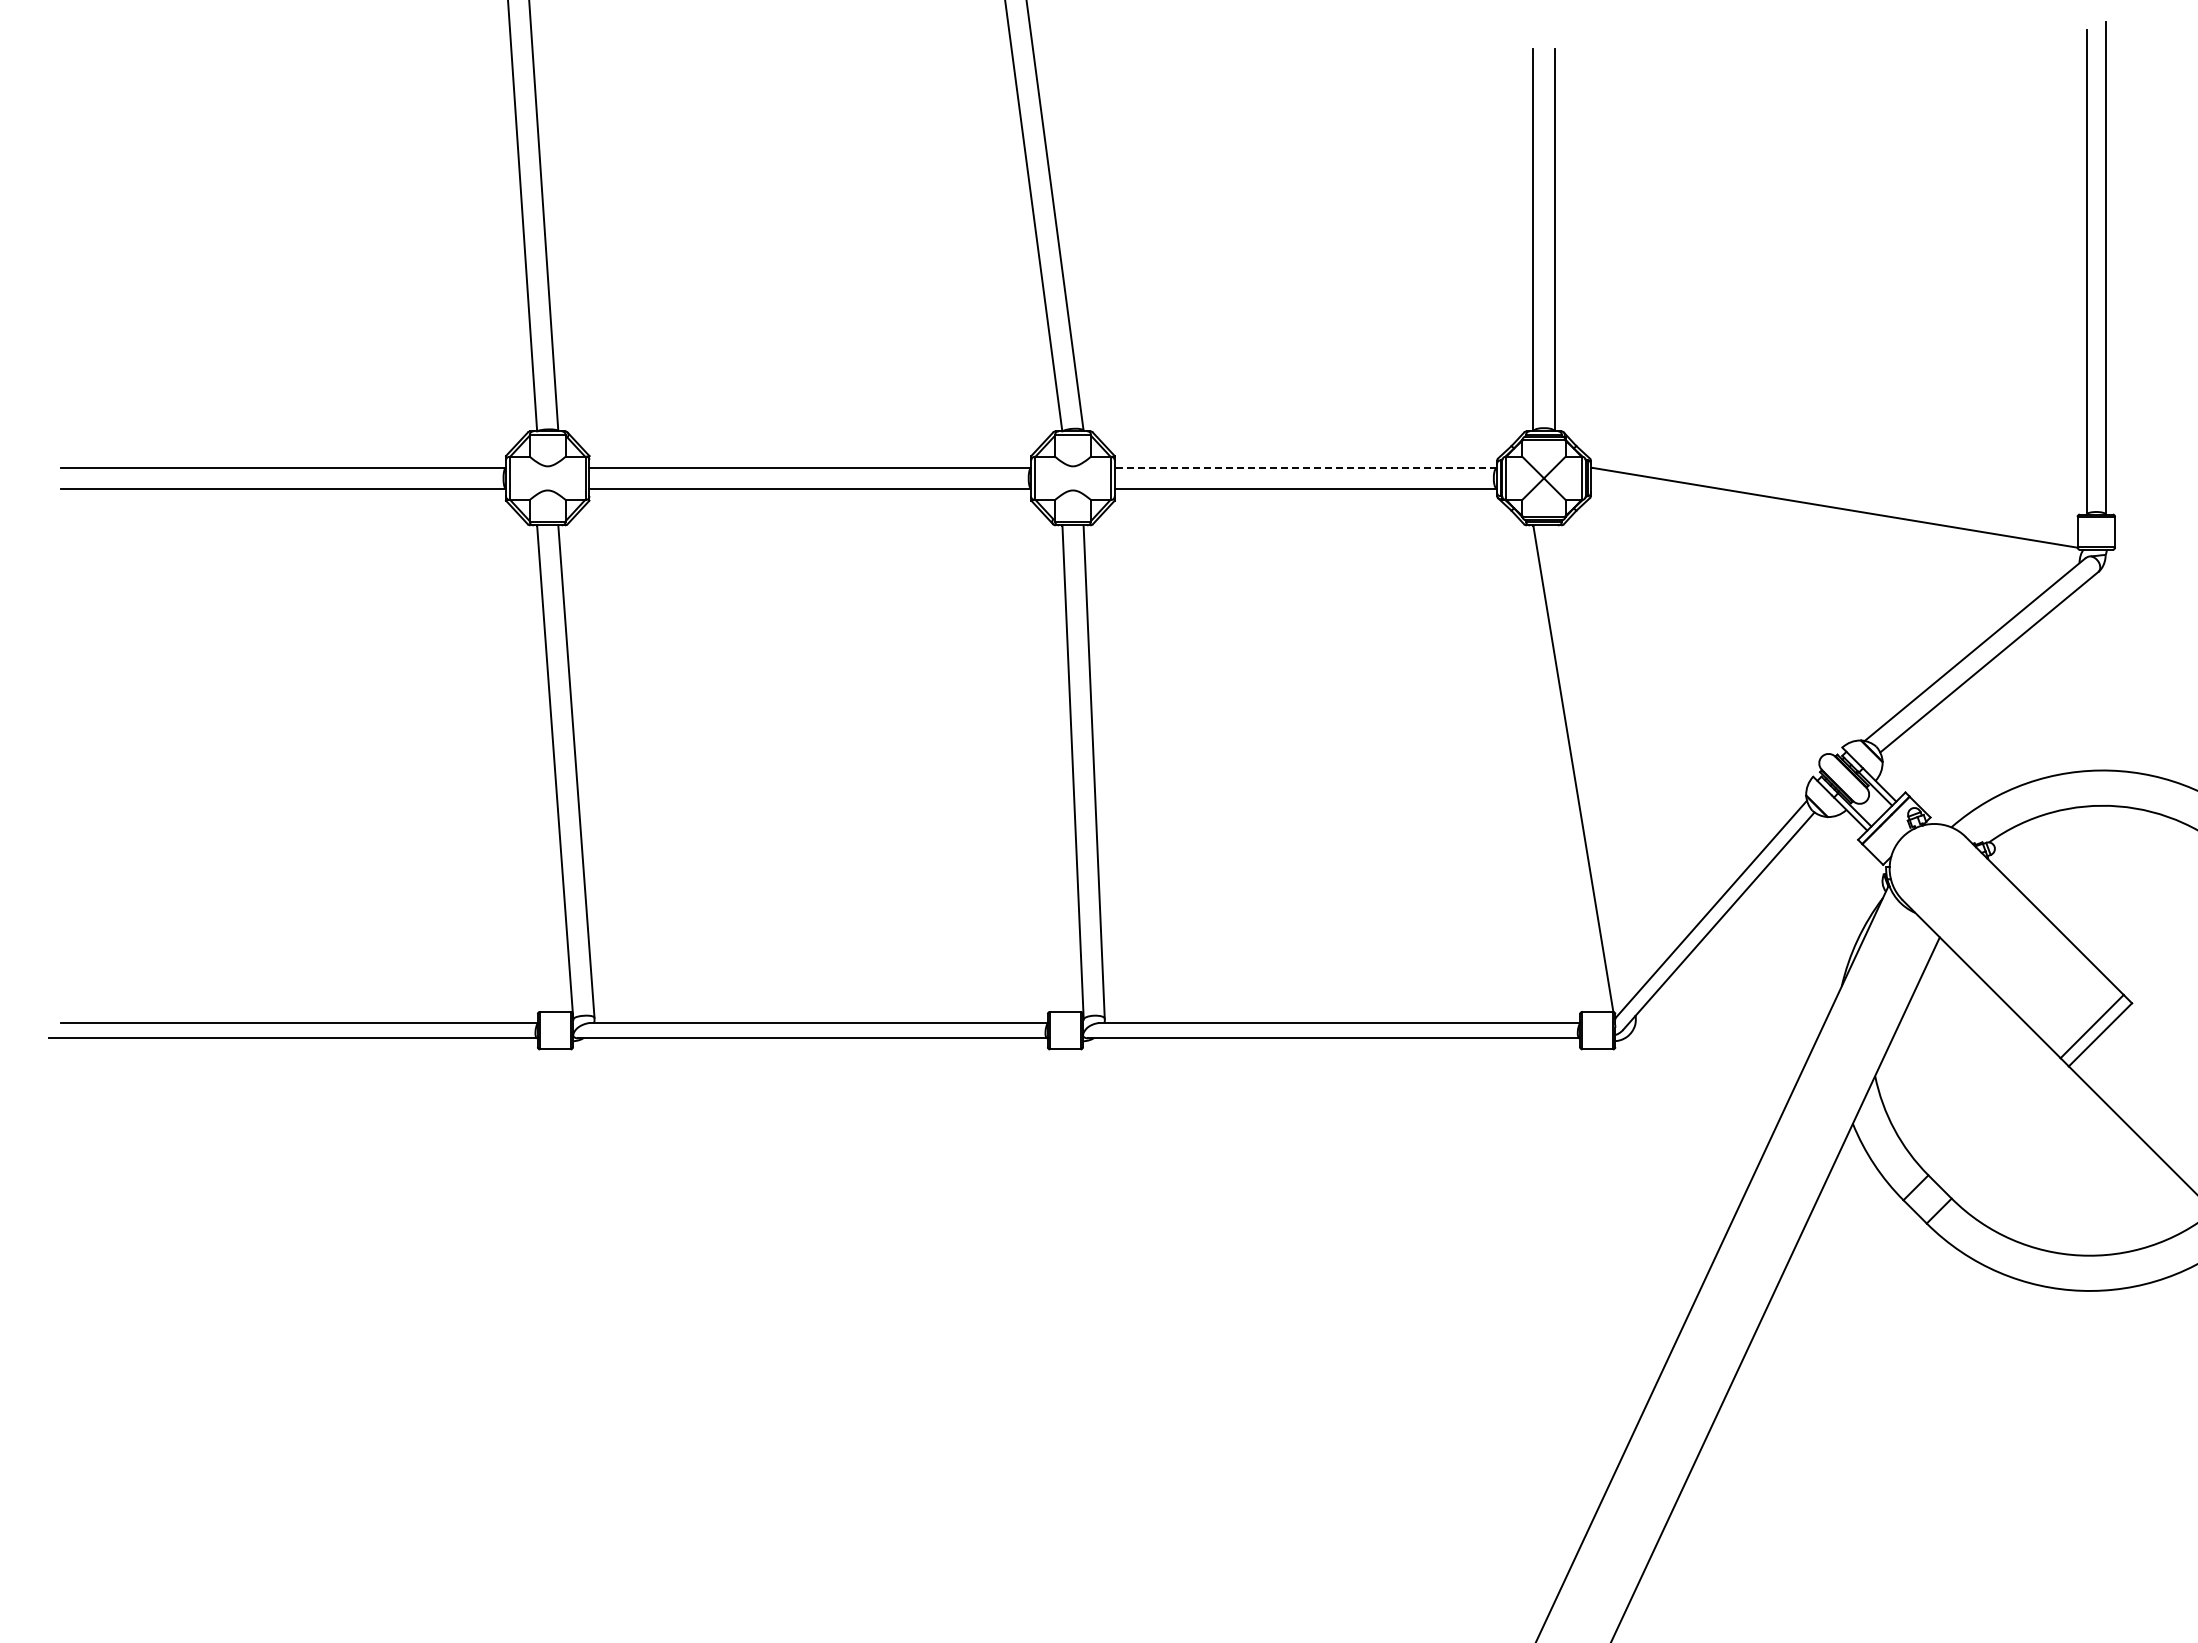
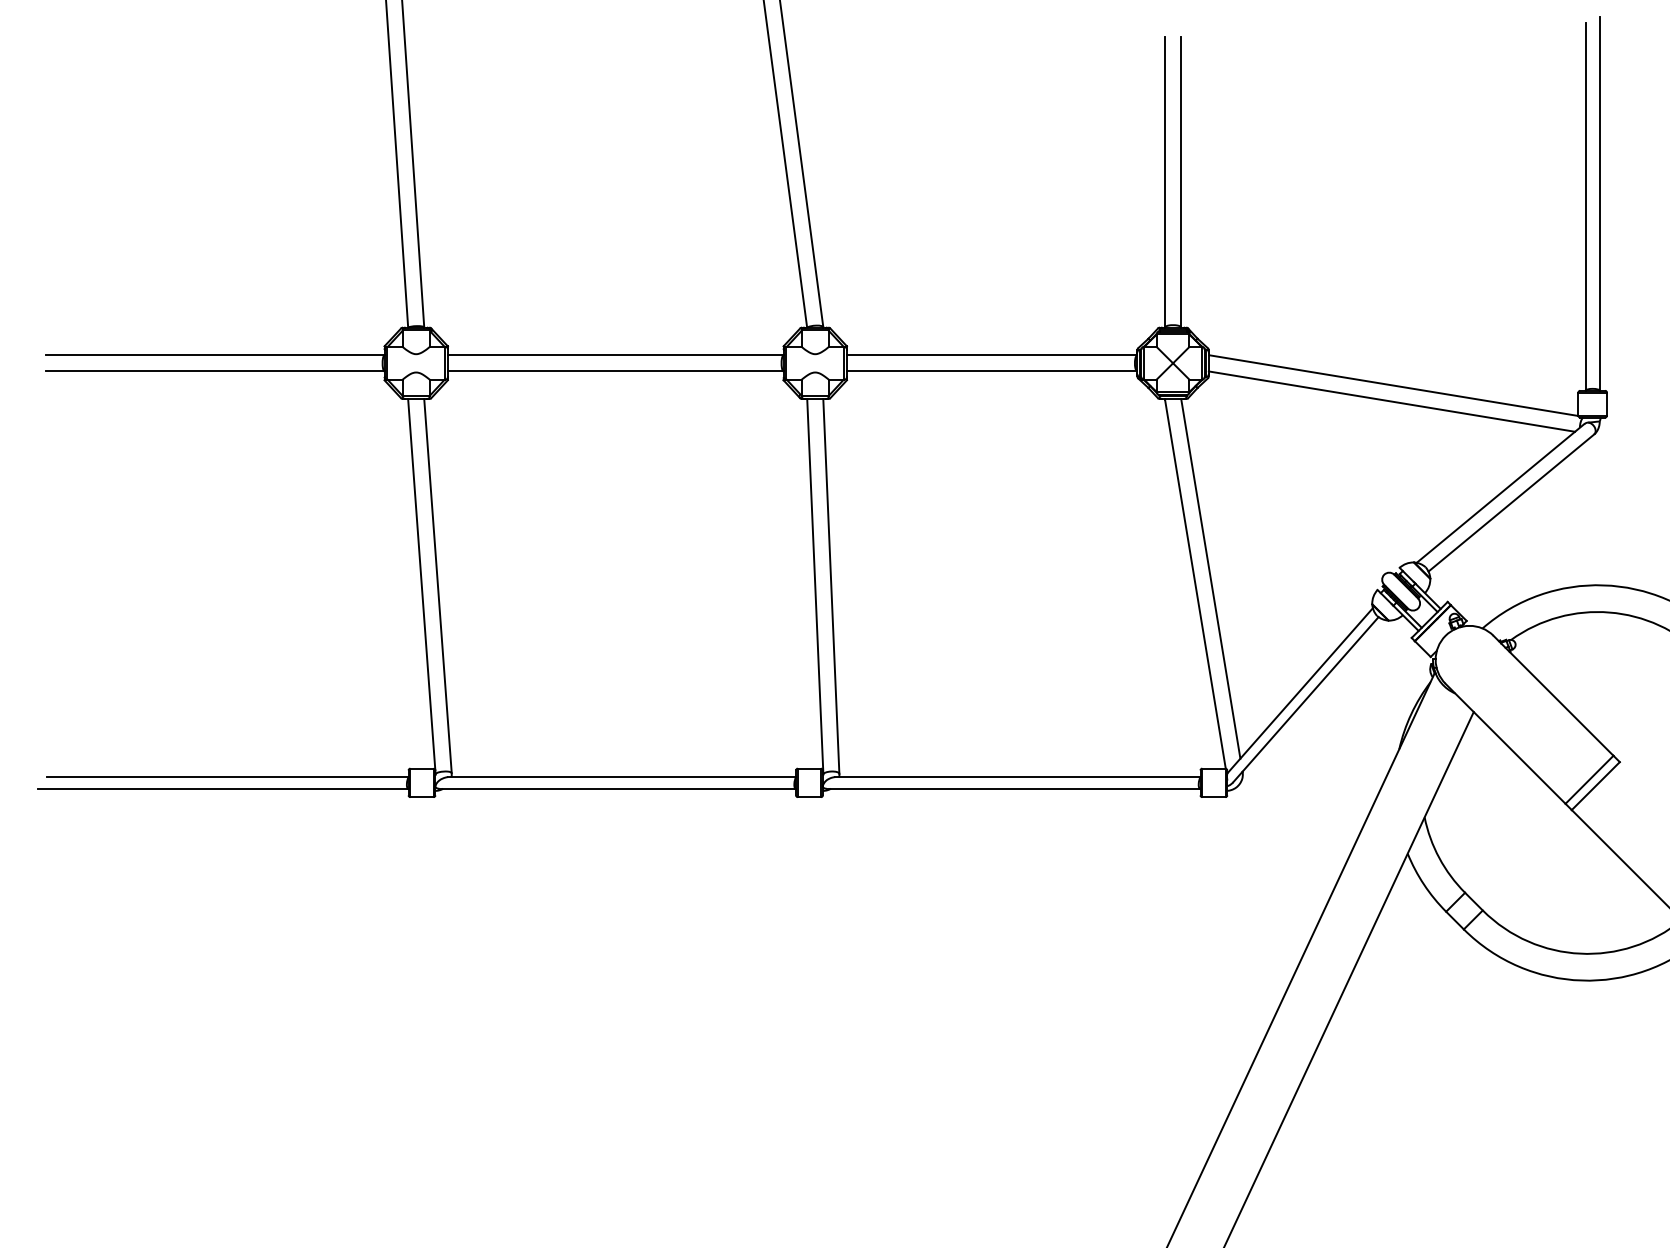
line: (1305, 467) -> (991, 355), dashed -> solid
line: (1832, 528) -> (1392, 401), added
line: (1593, 761) -> (1210, 578), added

